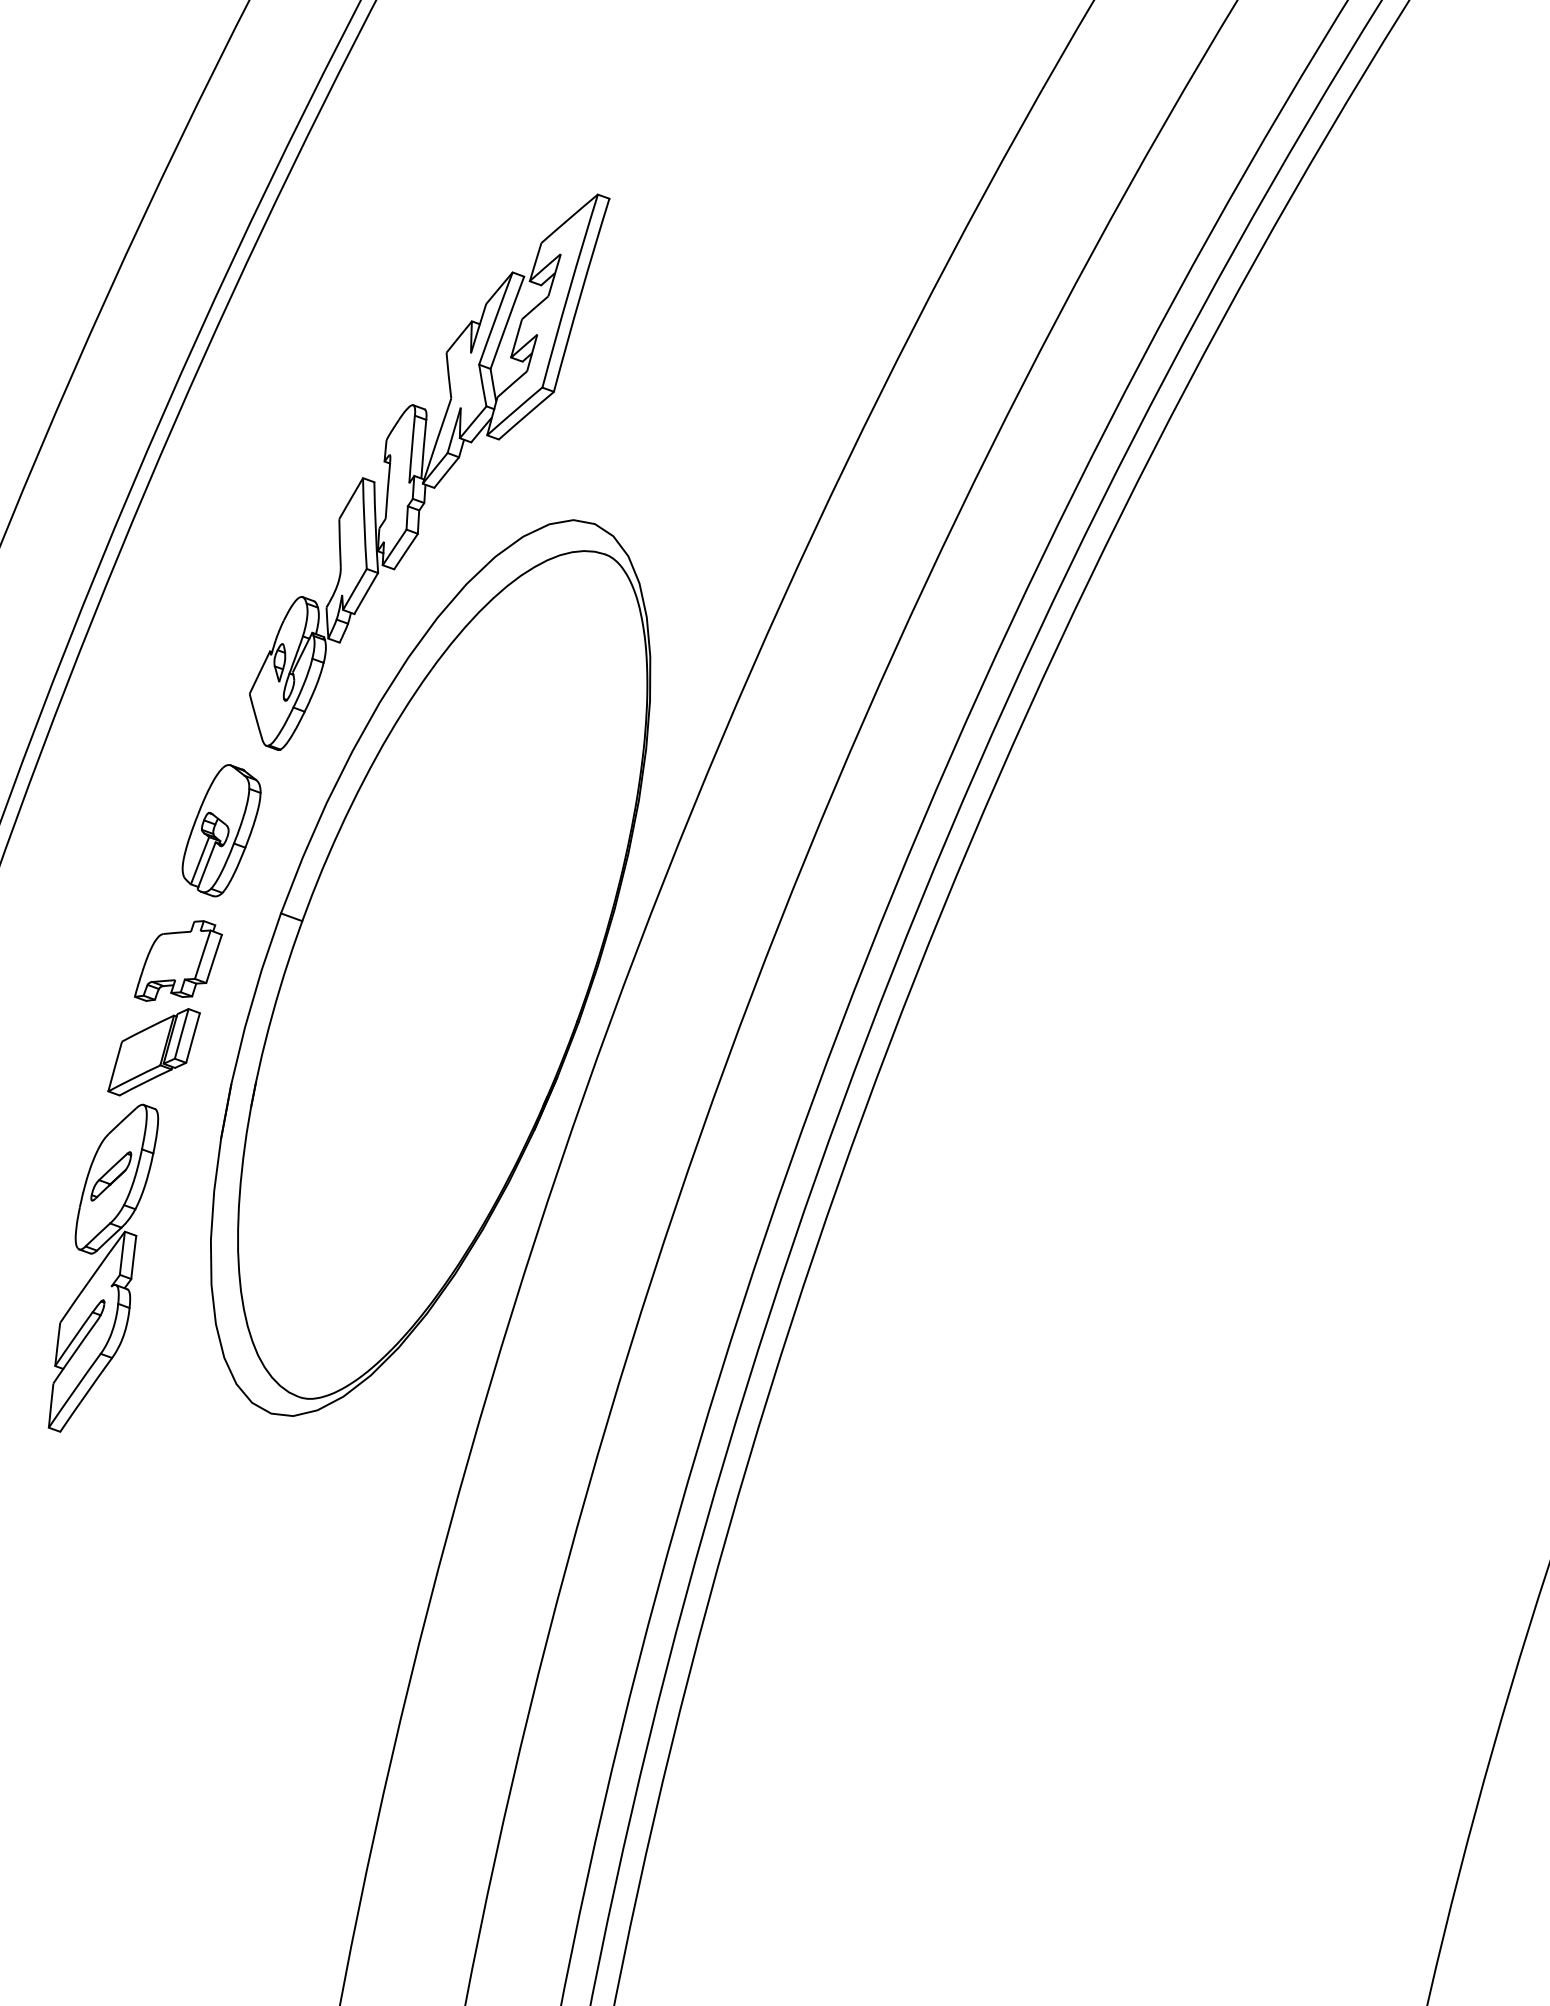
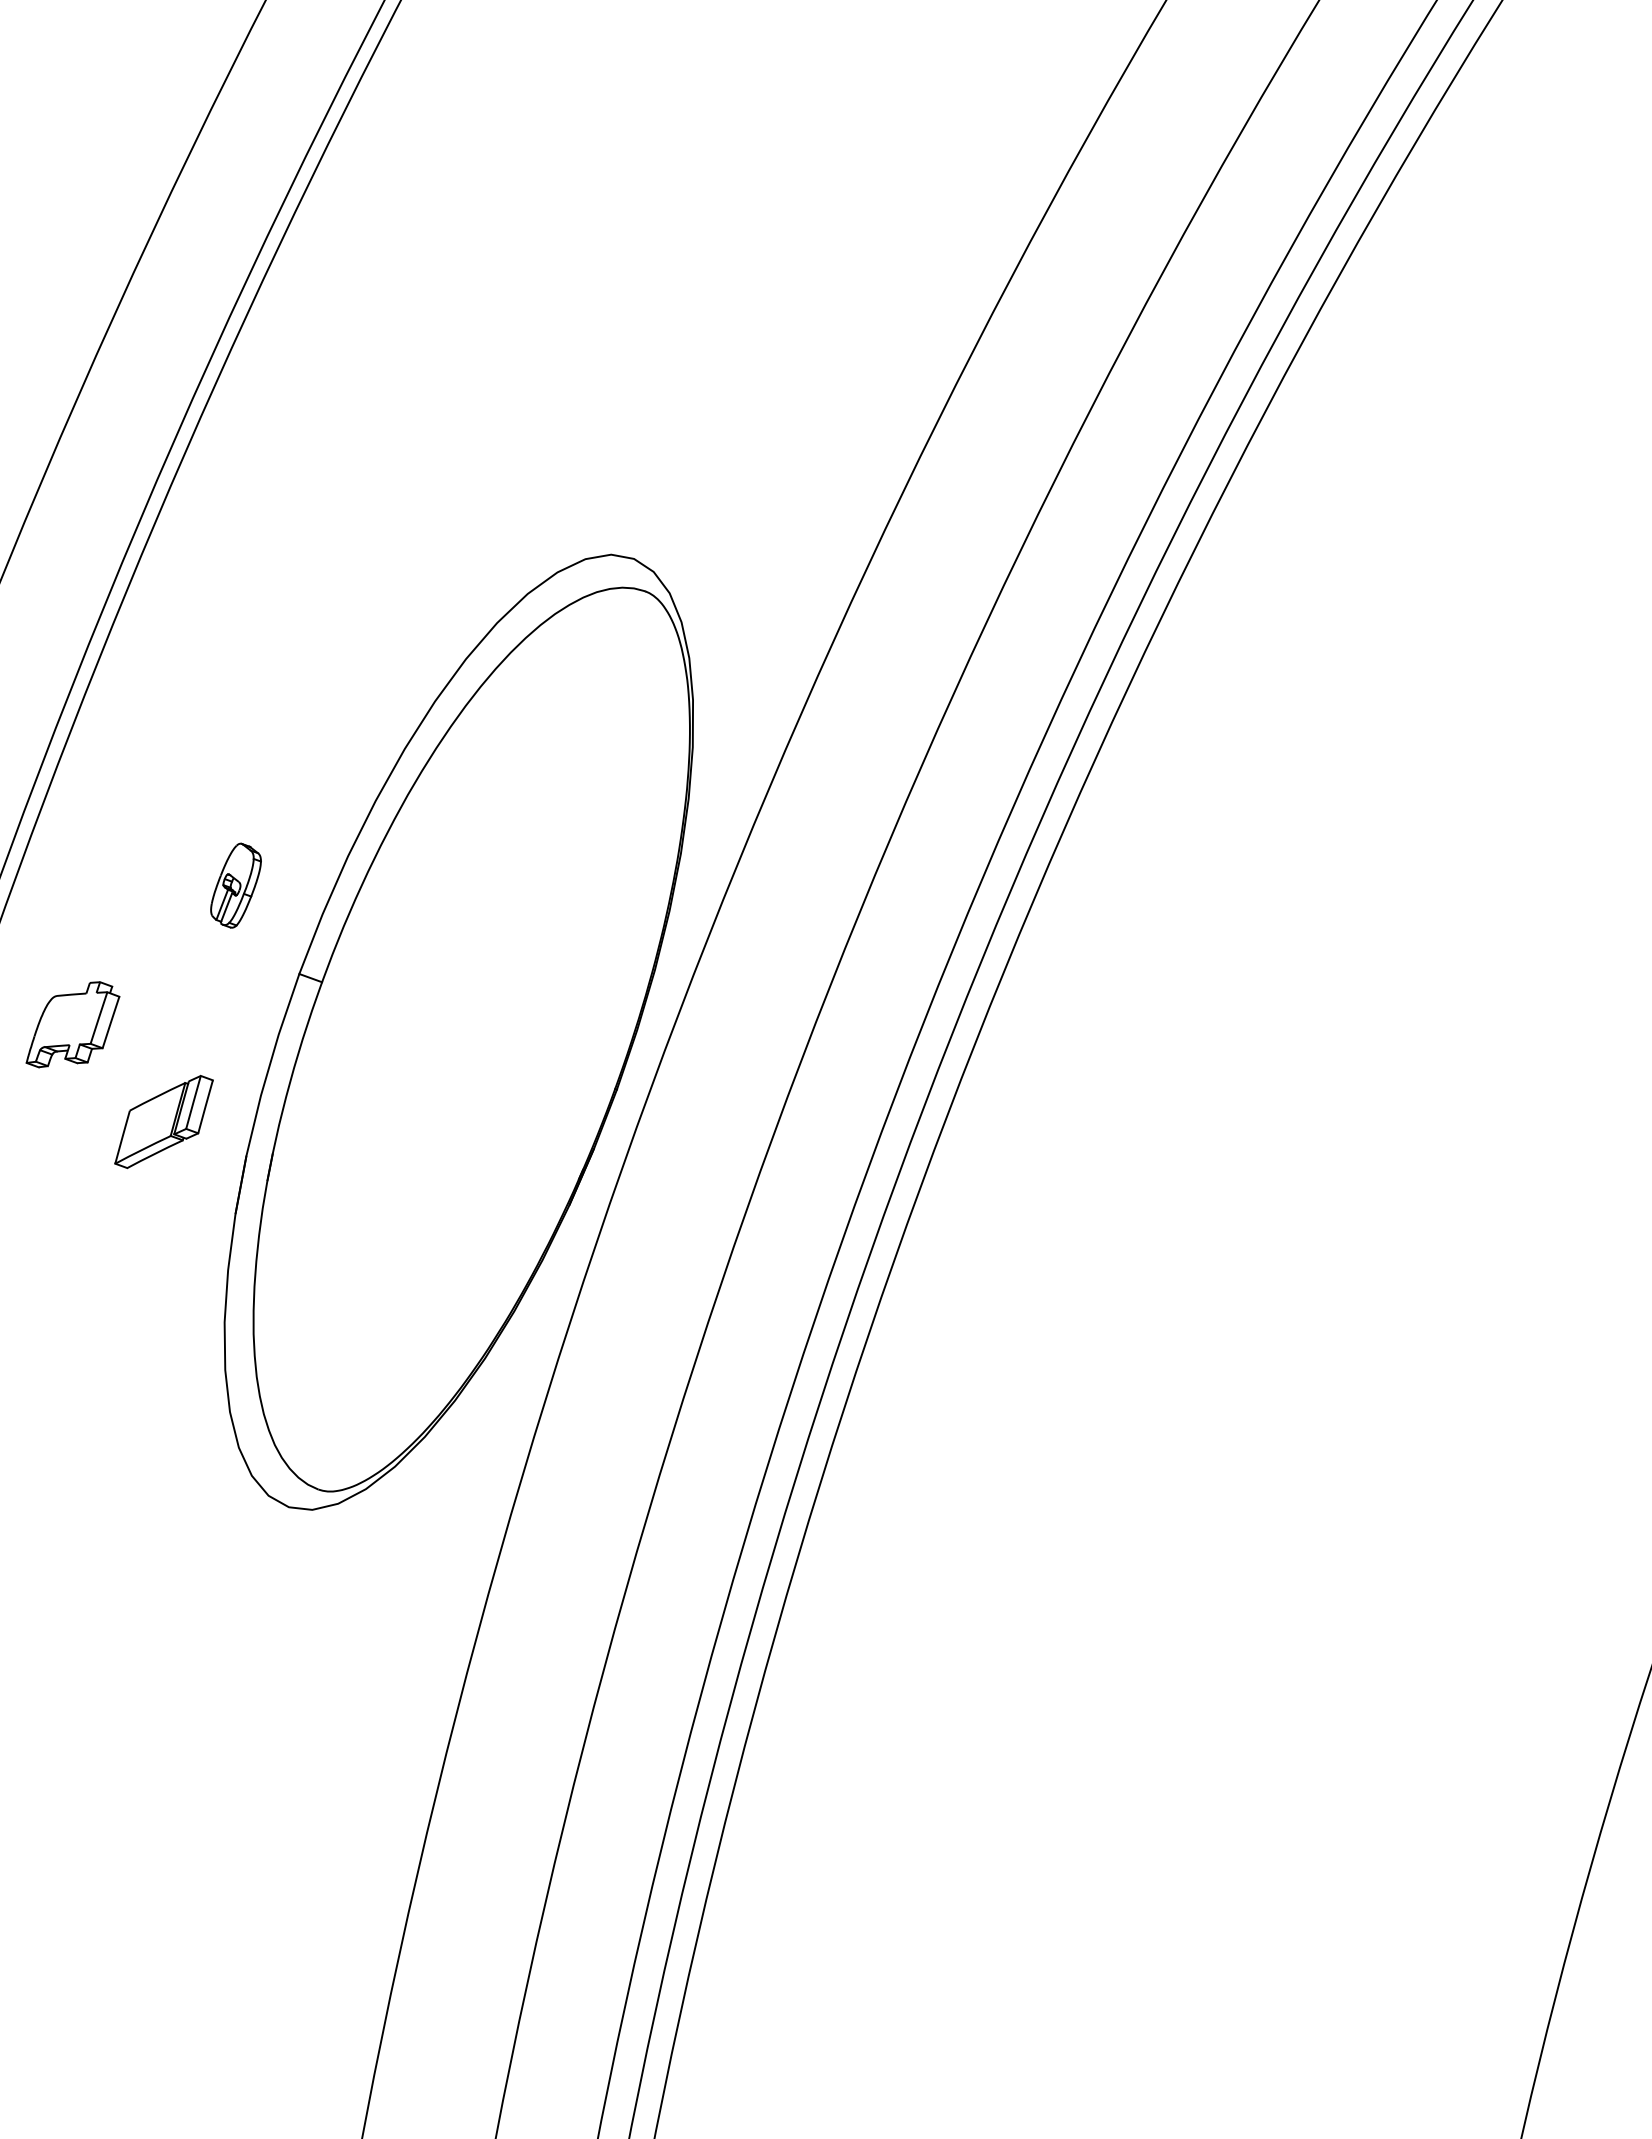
part: (429, 472) -> (457, 503), removed
part: (221, 830) -> (235, 885), size x0.6
part: (177, 960) -> (72, 1024), moved
part: (102, 1268) -> (109, 1352), removed

